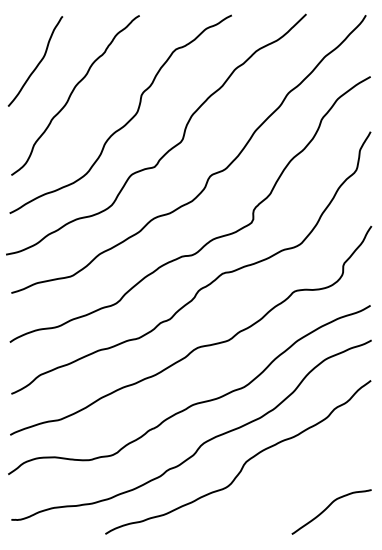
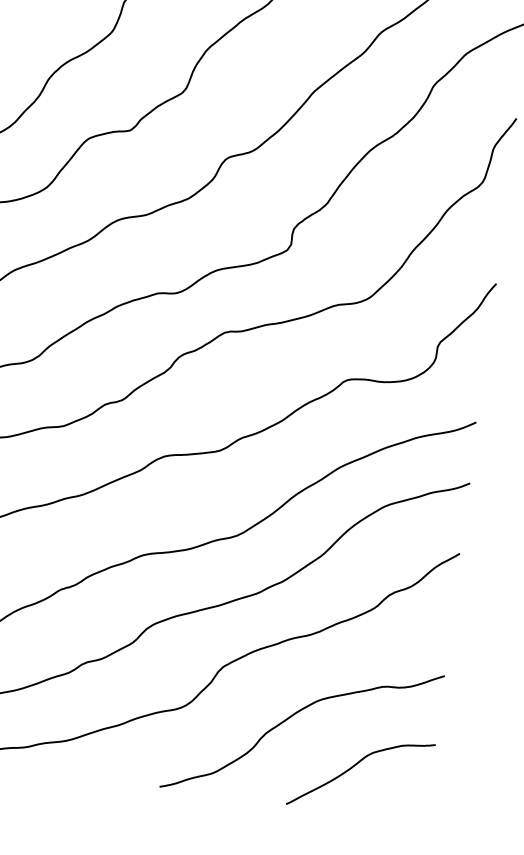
curve: (288, 485) -> (291, 718), added

